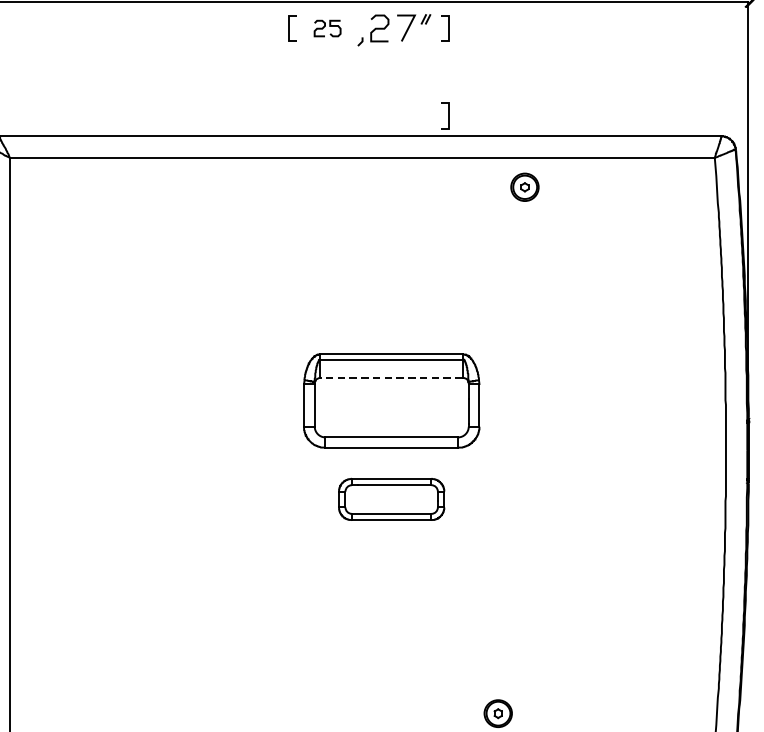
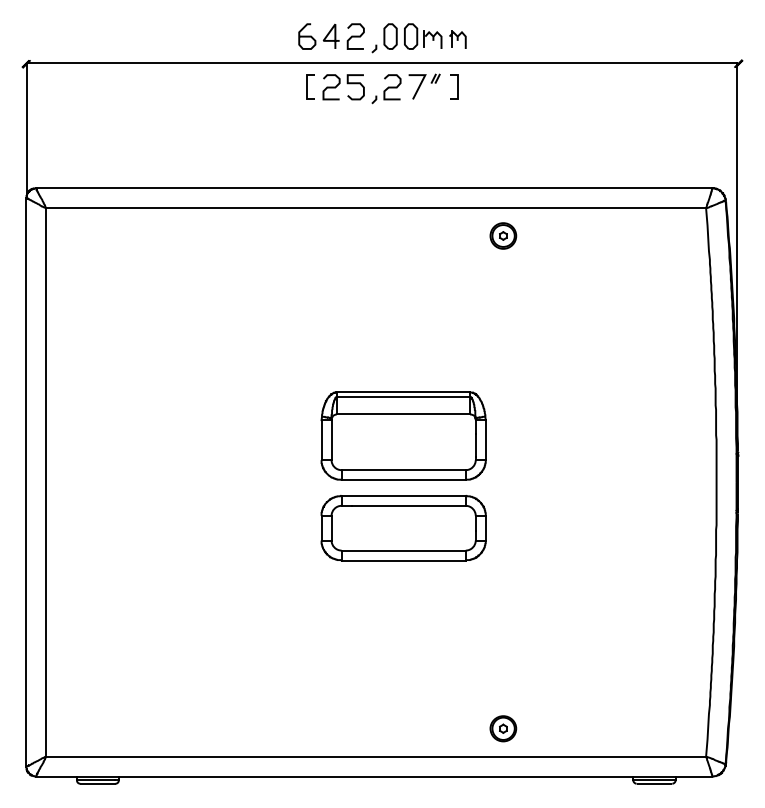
part: (327, 28) -> (343, 87), size x1.67
line: (449, 115) -> (457, 168), removed
part: (525, 186) -> (503, 235), moved
line: (391, 377) -> (403, 414), dashed -> solid
part: (391, 499) -> (403, 528), size x1.67

